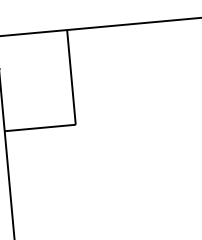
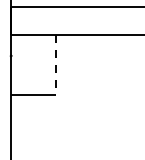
line: (70, 77) -> (55, 65), solid -> dashed

